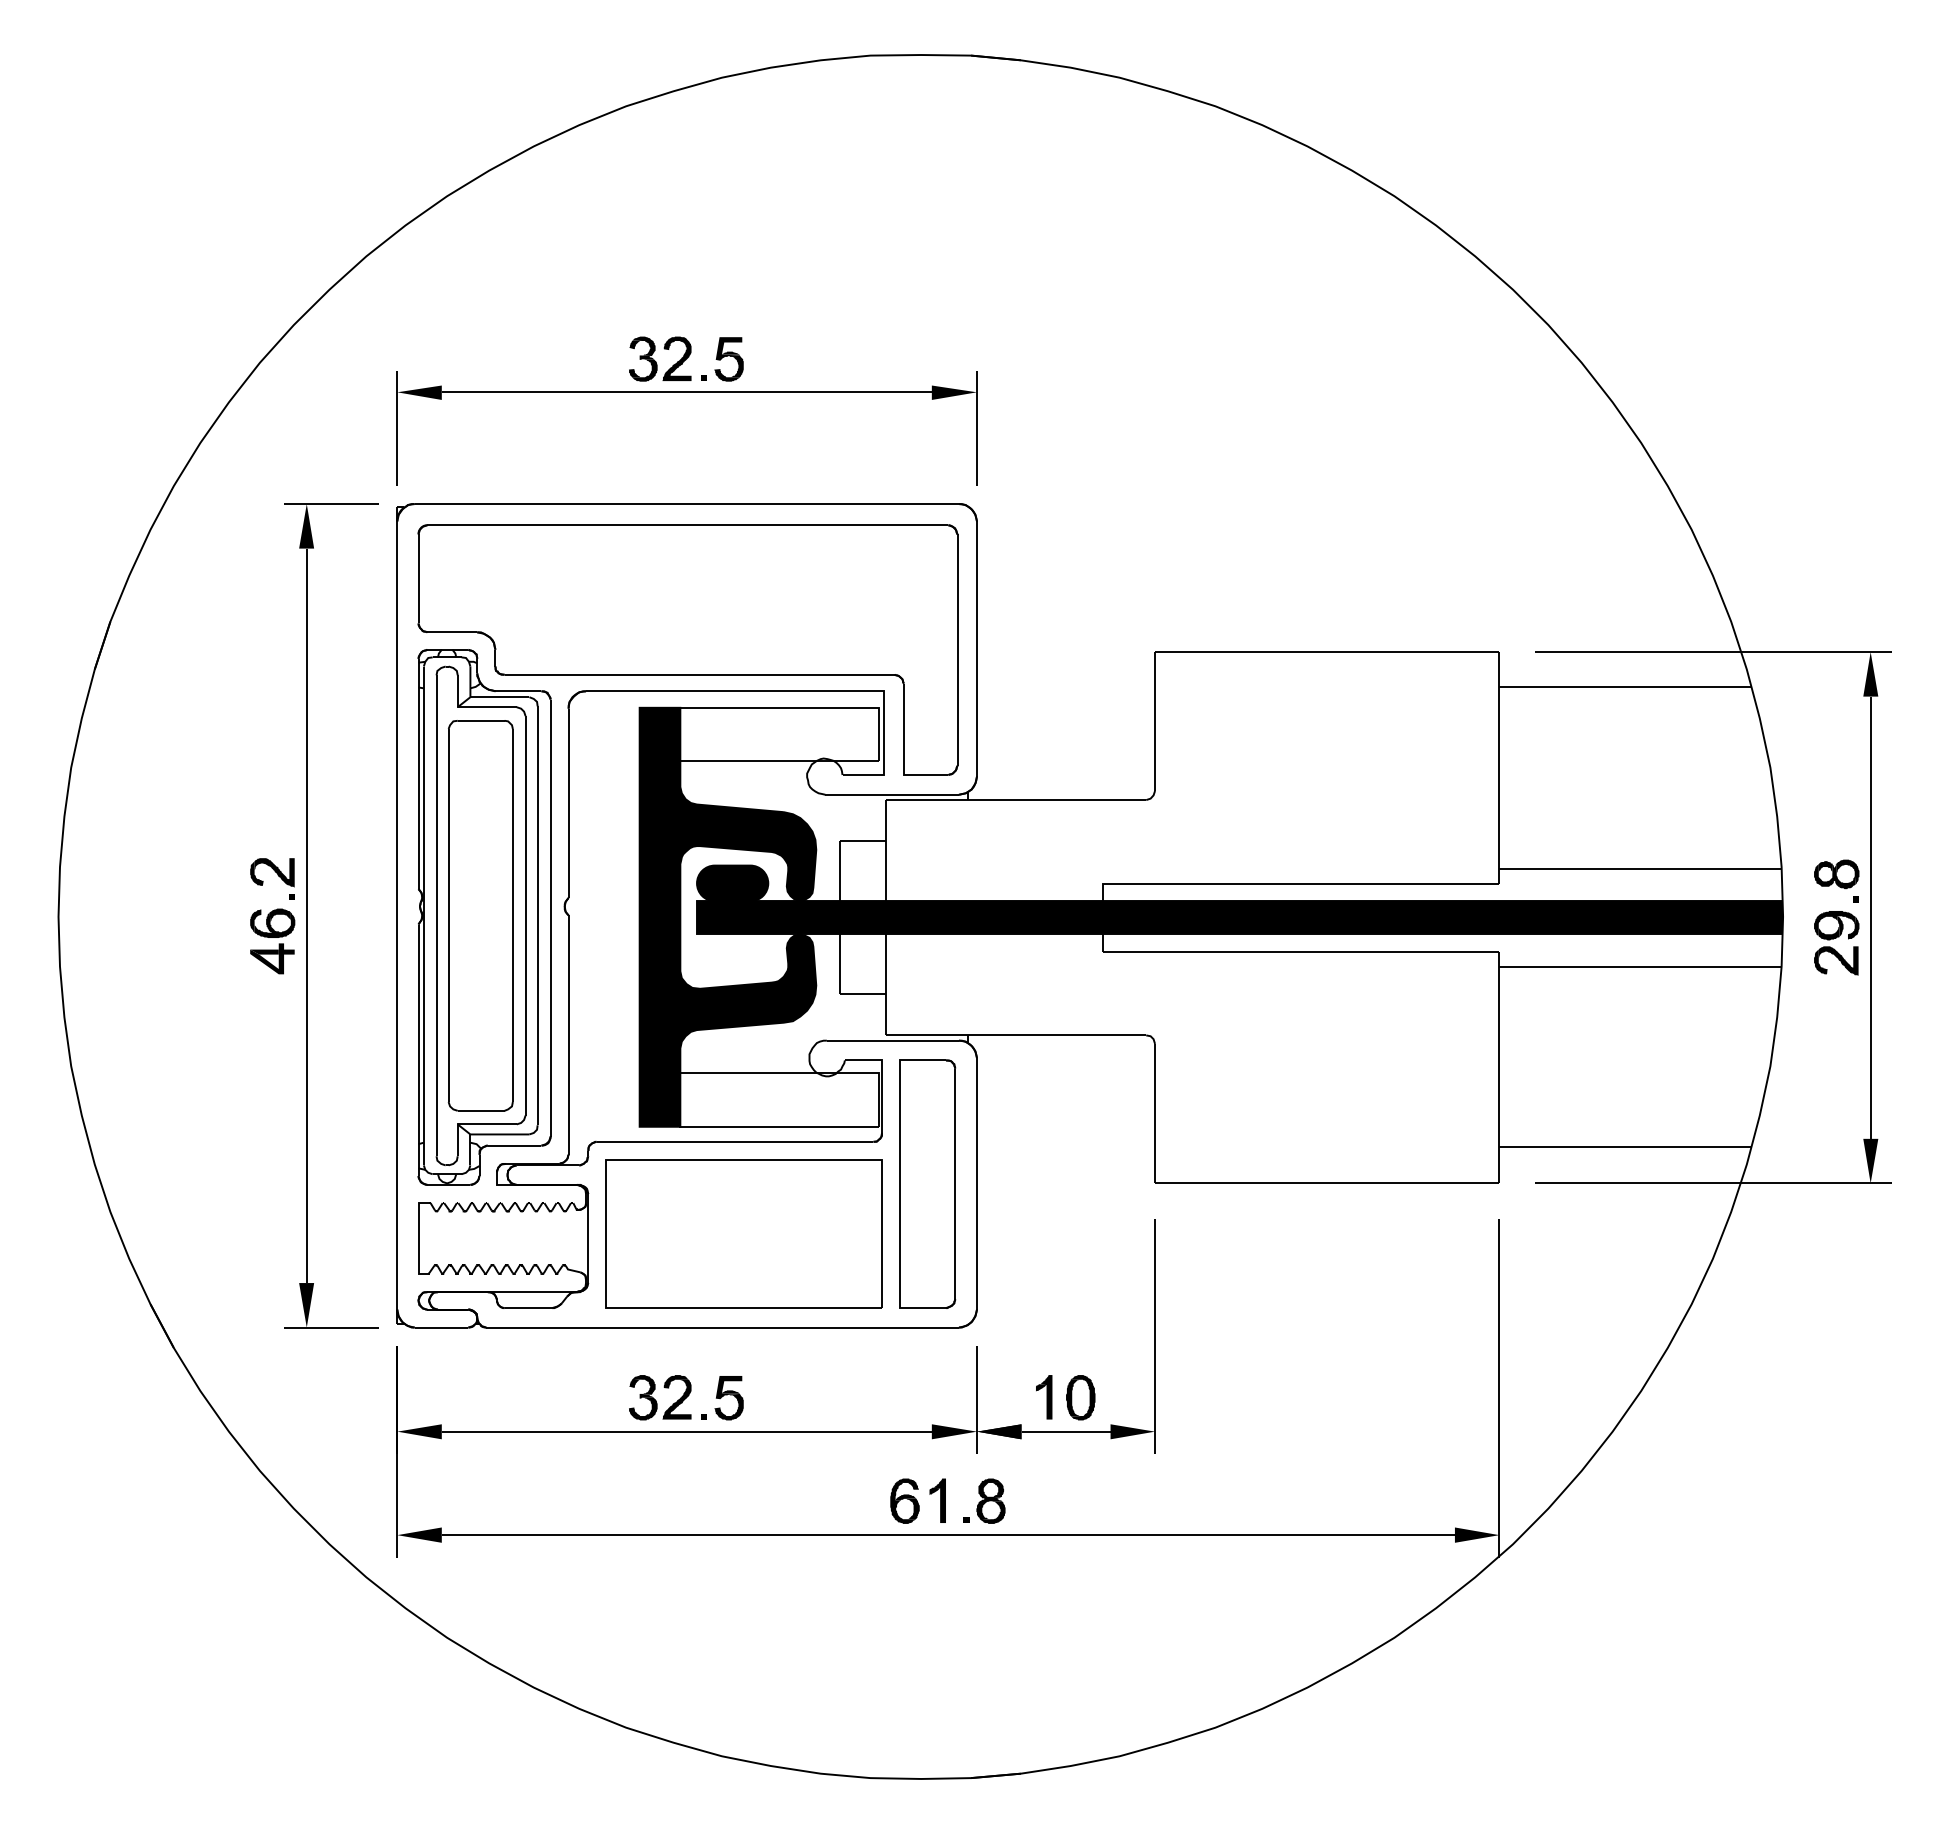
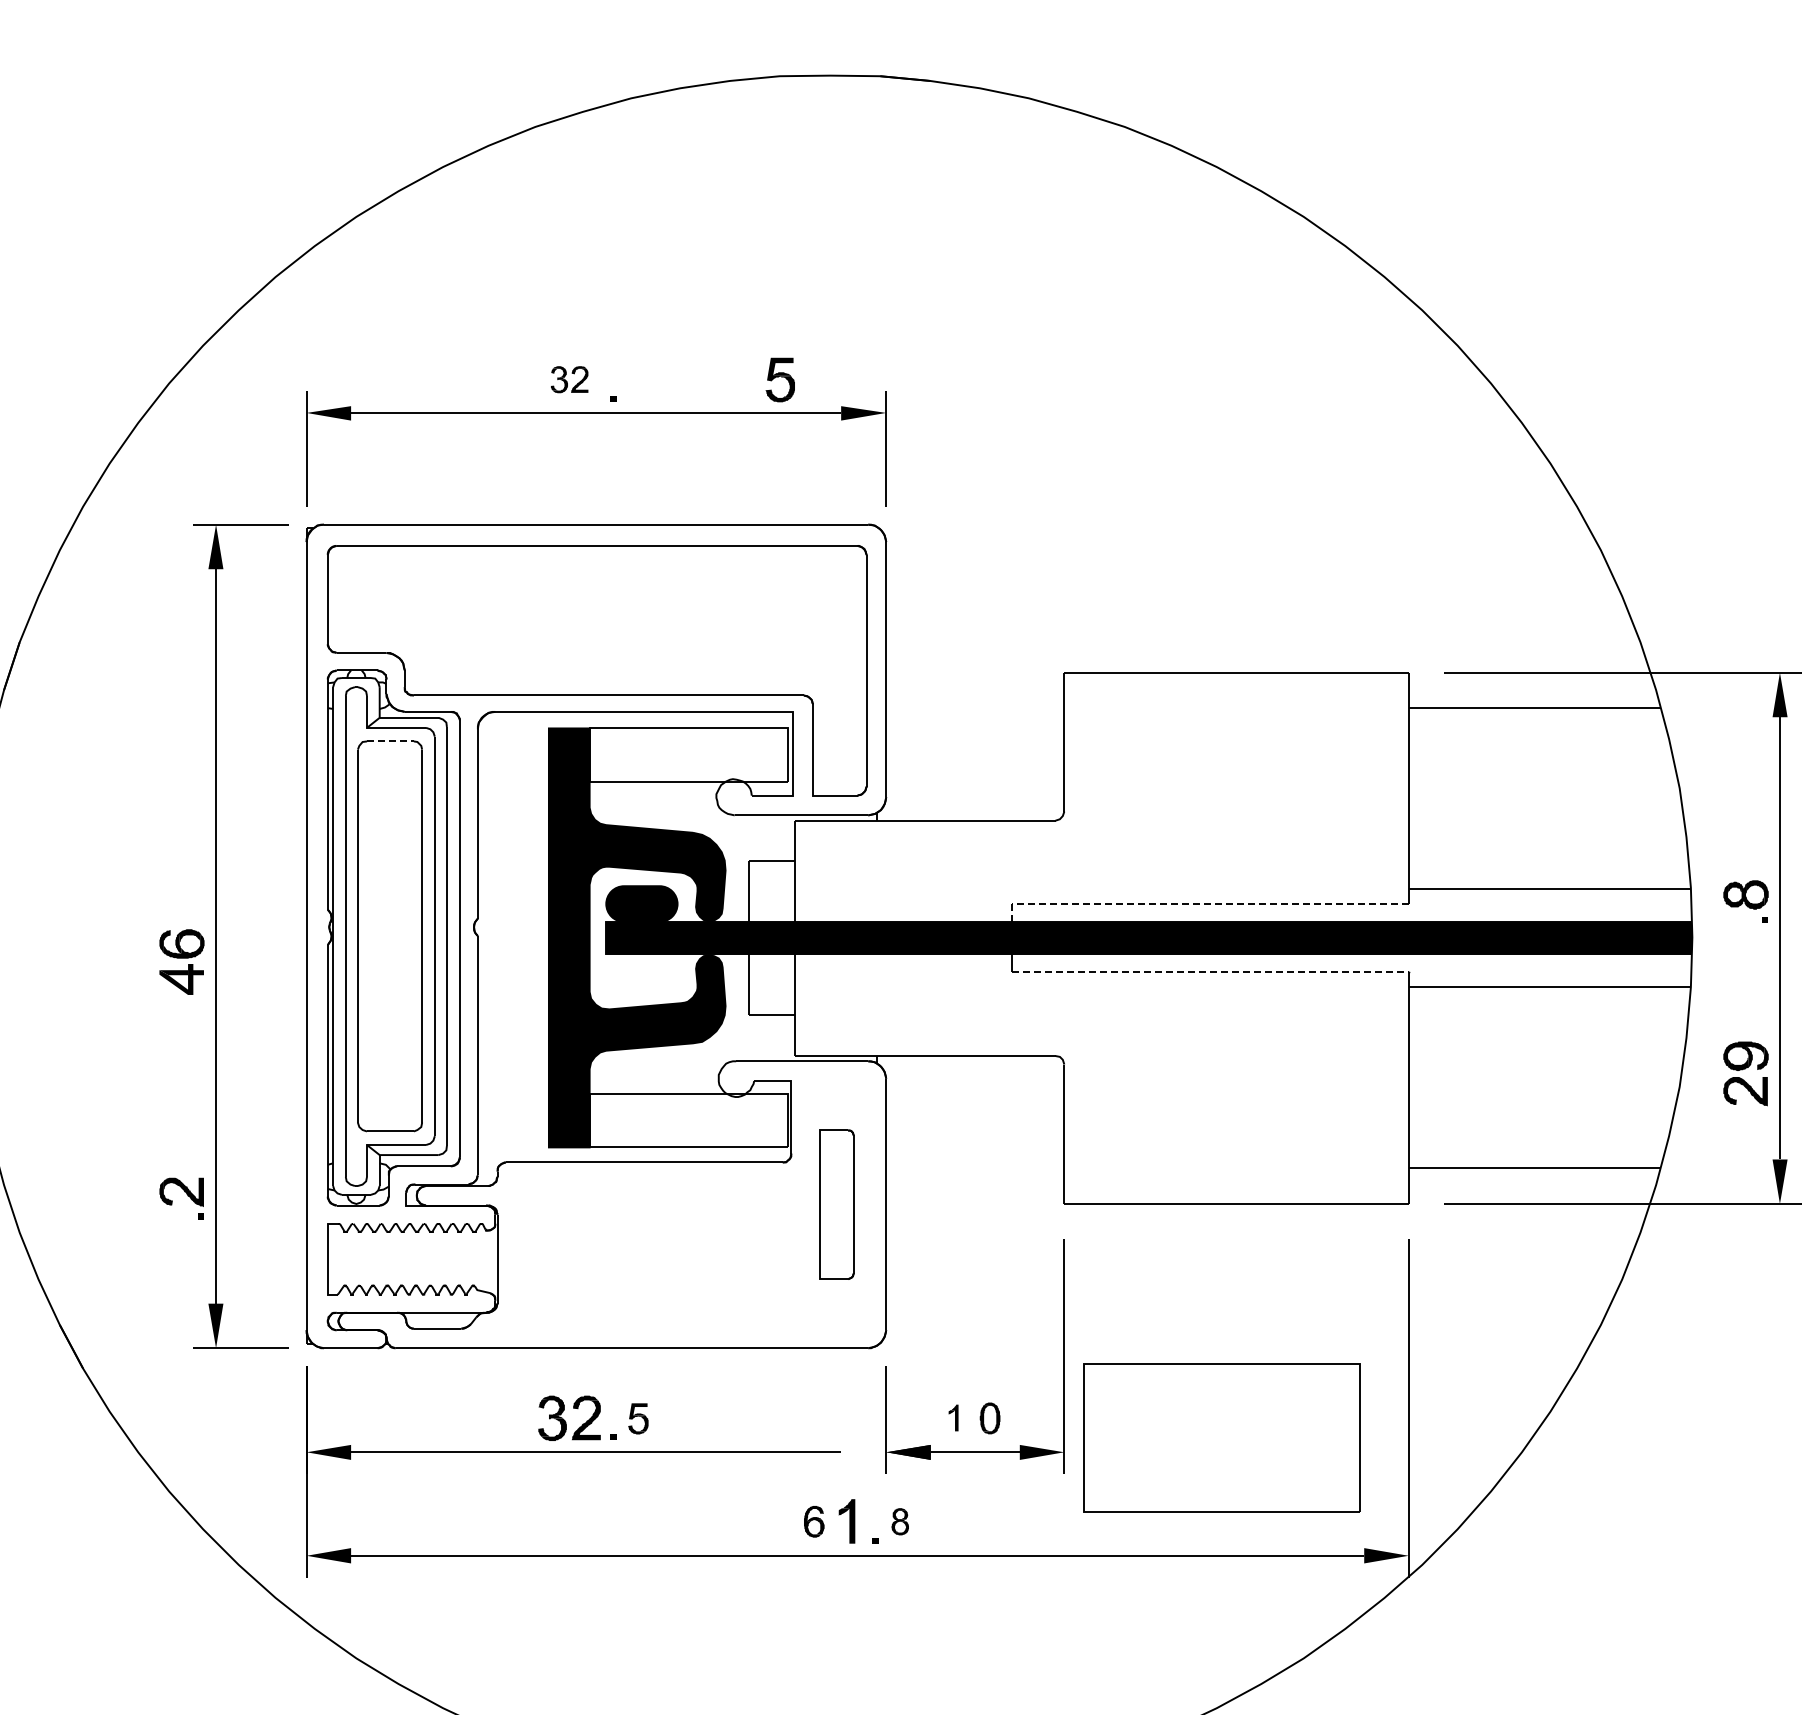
part: (660, 358) -> (569, 379), size x0.6
part: (728, 359) -> (779, 380), moved
line: (481, 720) -> (390, 741), solid -> dashed
part: (272, 878) -> (181, 1198), moved
line: (1291, 883) -> (1200, 904), solid -> dashed
part: (1836, 943) -> (1745, 1074), moved
line: (1301, 951) -> (1210, 972), solid -> dashed
part: (927, 1183) -> (836, 1204), size x0.6
part: (743, 1233) -> (1221, 1437), moved
part: (1044, 1397) -> (953, 1418), size x0.6
part: (1080, 1397) -> (989, 1418), size x0.7
part: (728, 1398) -> (637, 1419), size x0.7
fill: (953, 1431) -> (862, 1452), removed
part: (904, 1500) -> (813, 1521), size x0.7
part: (990, 1500) -> (899, 1521), size x0.6

